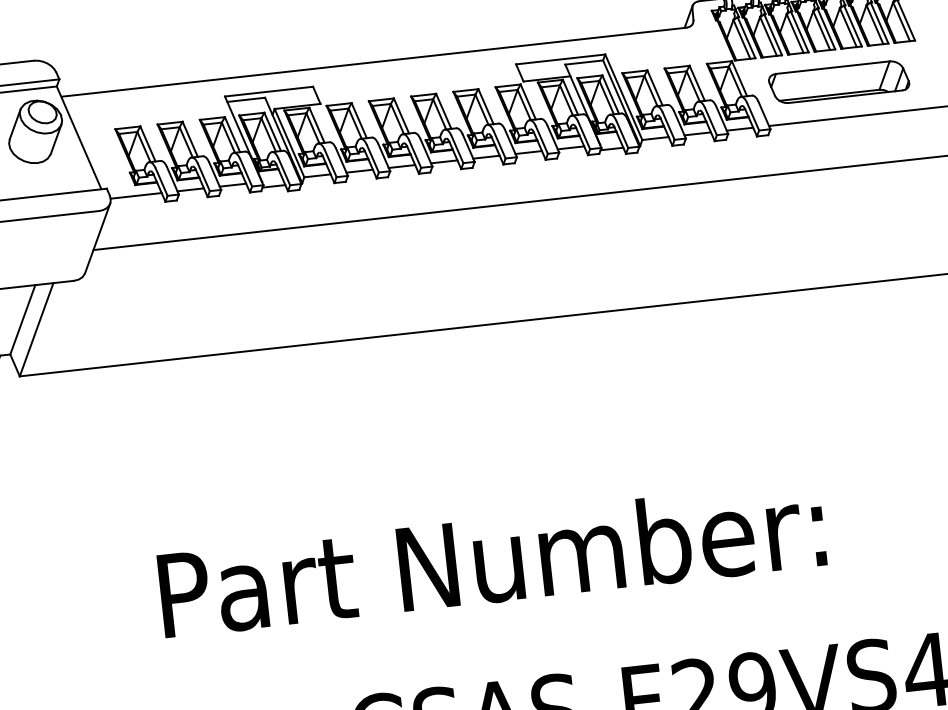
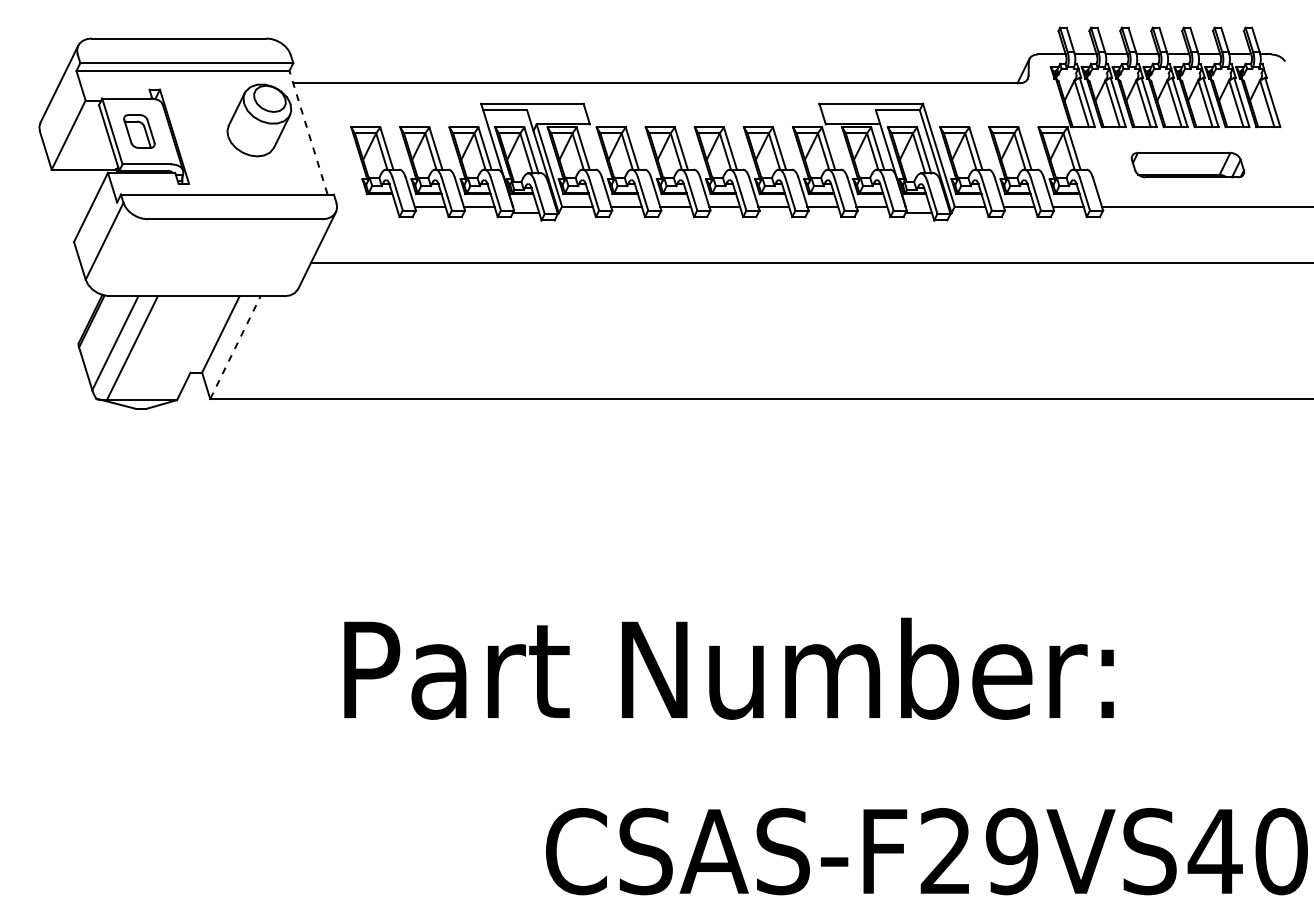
part: (838, 81) -> (1187, 164), size x0.7
line: (79, 137) -> (308, 132), solid -> dashed
line: (135, 195) -> (366, 206), removed
line: (36, 329) -> (235, 347), solid -> dashed

